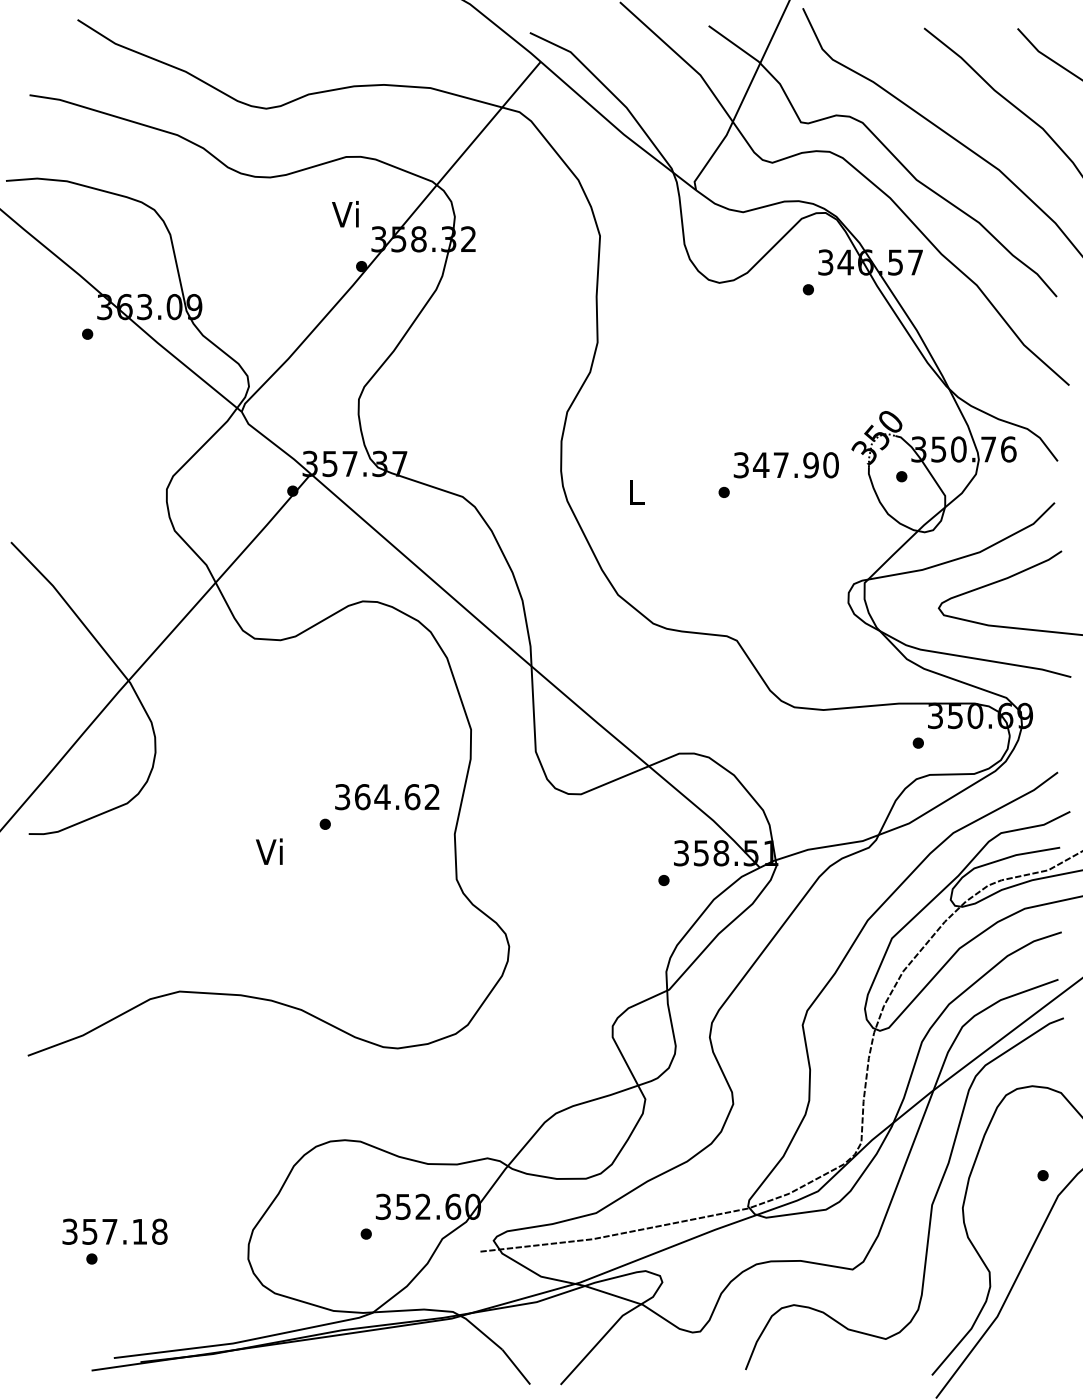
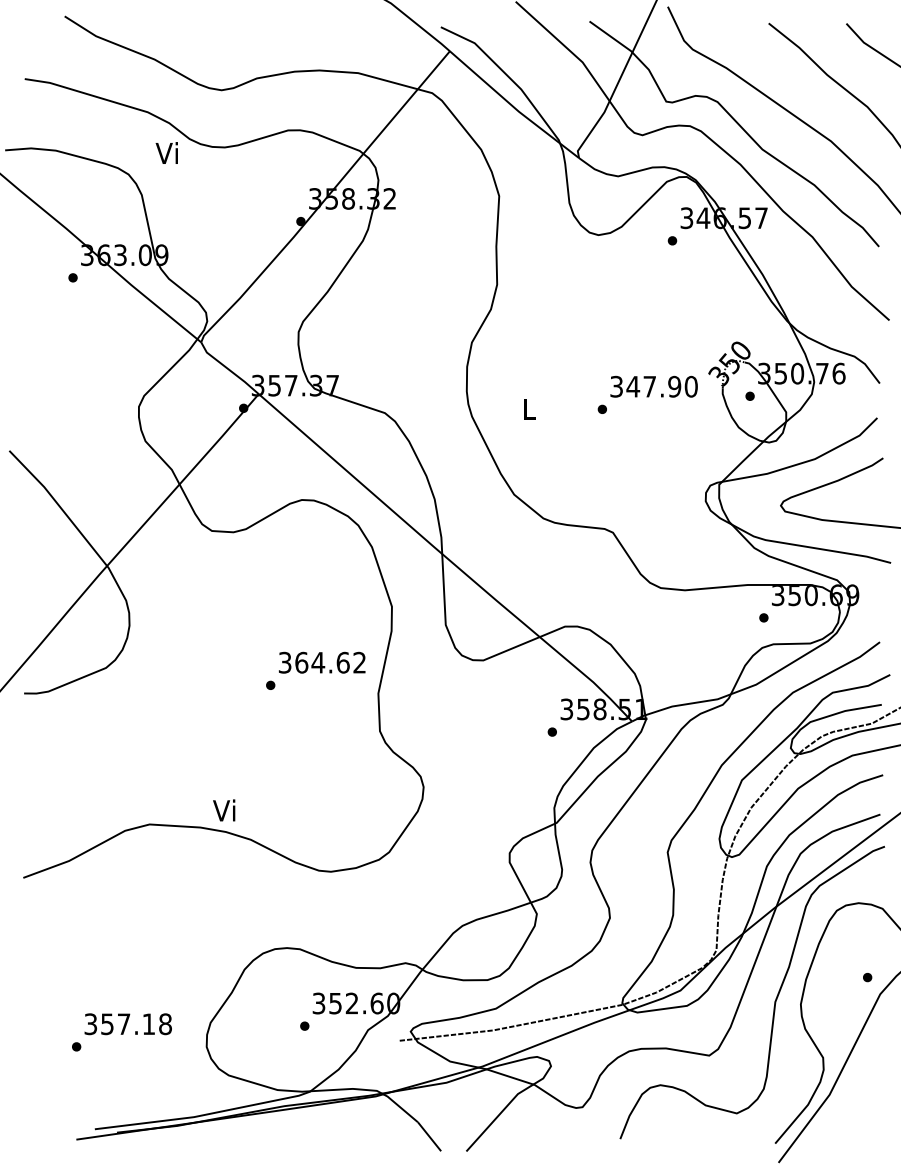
text: (345, 214) -> (166, 153), moved
text: (269, 851) -> (224, 810), moved
text: (114, 1231) -> (127, 1023), moved

